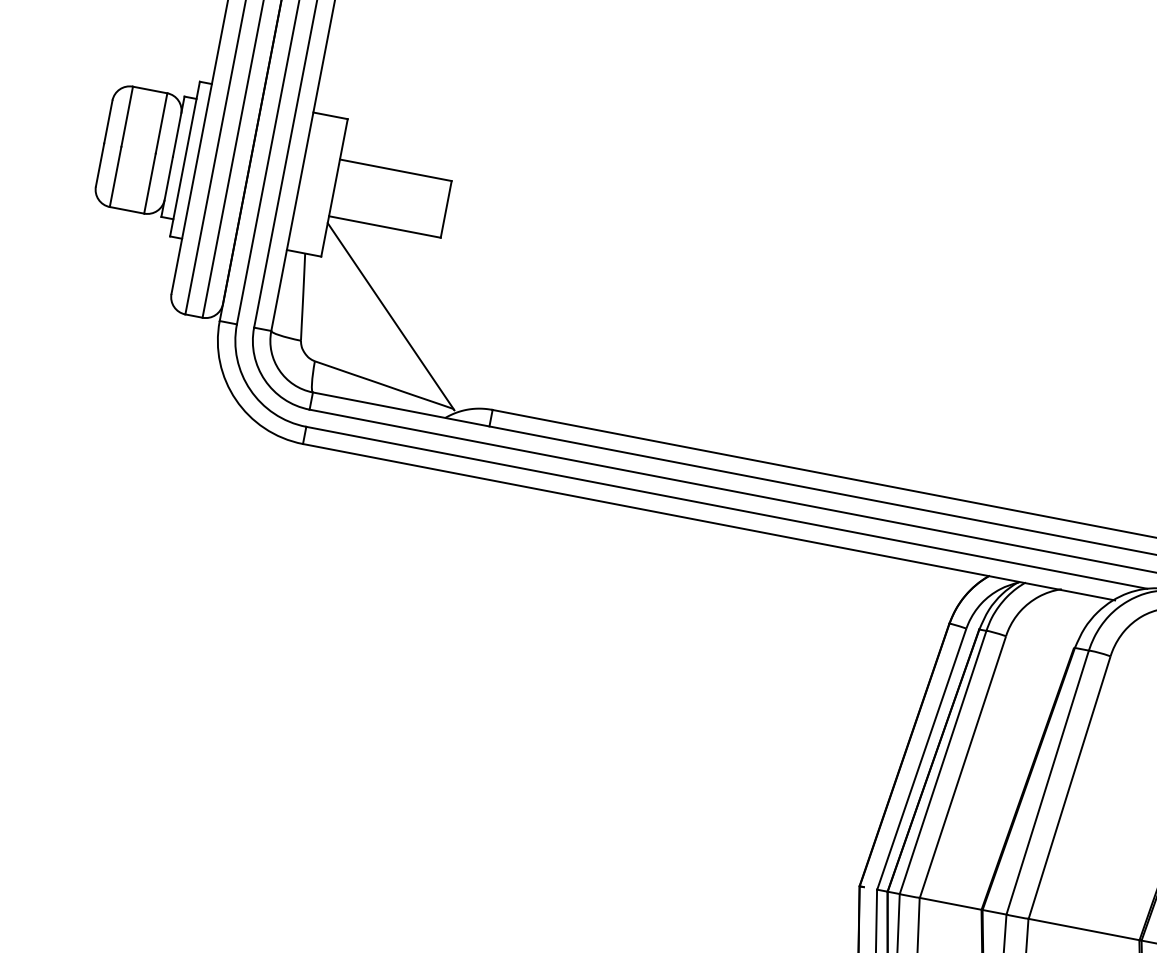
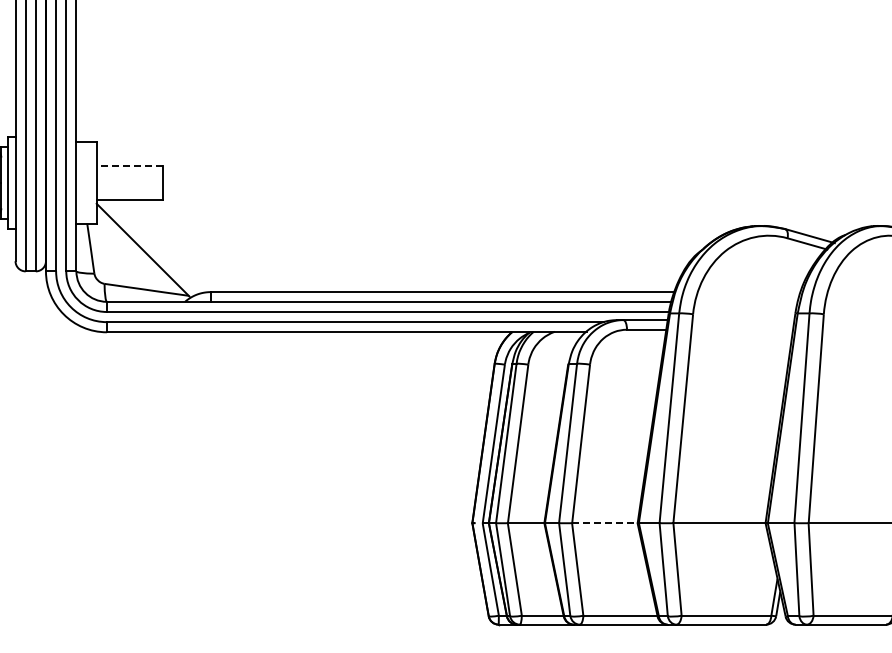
line: (395, 170) -> (129, 166), solid -> dashed
line: (1083, 930) -> (604, 523), solid -> dashed

